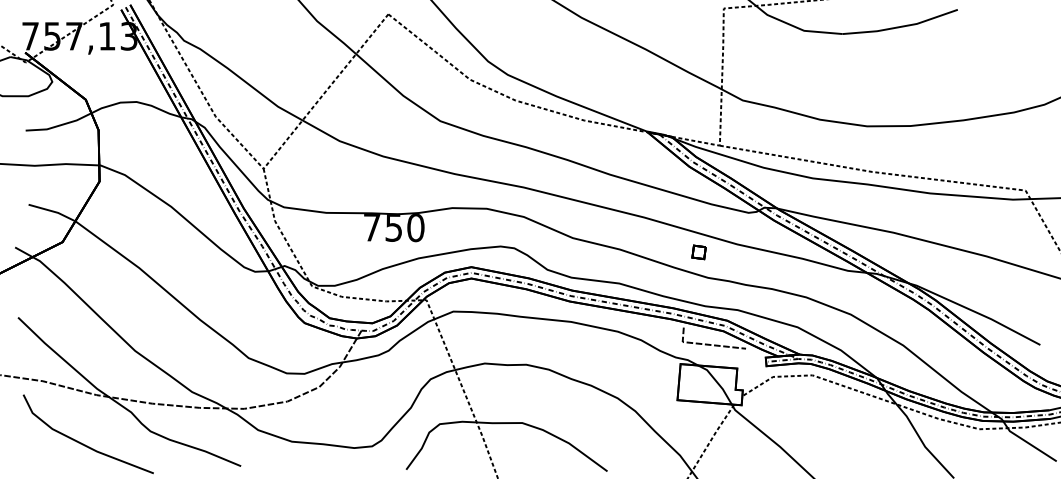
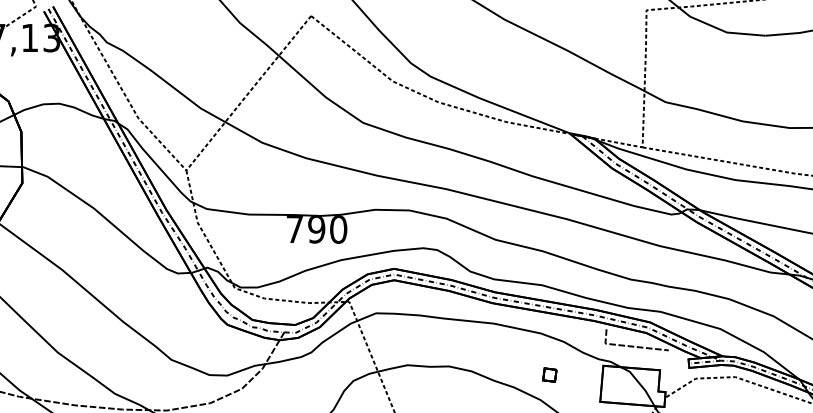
text: (393, 227) -> (316, 229), 750 -> 790
part: (698, 252) -> (549, 375), moved

